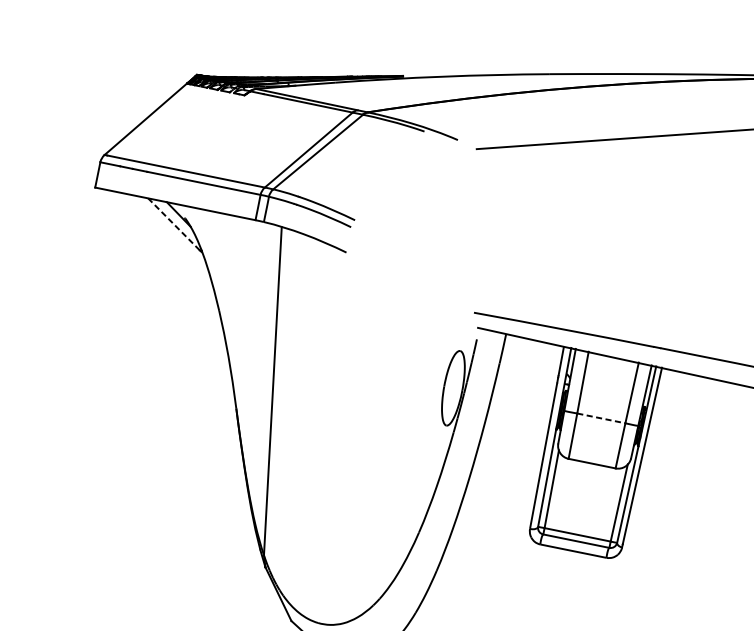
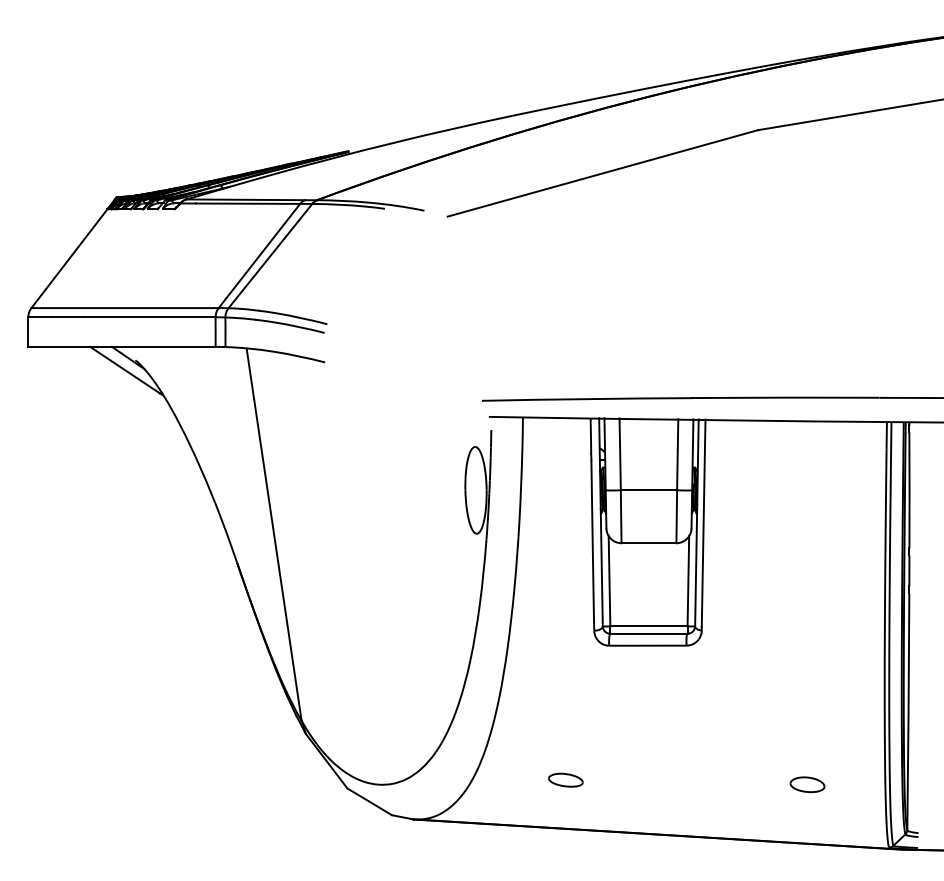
line: (174, 224) -> (125, 370), dashed -> solid
line: (601, 418) -> (649, 490), dashed -> solid

